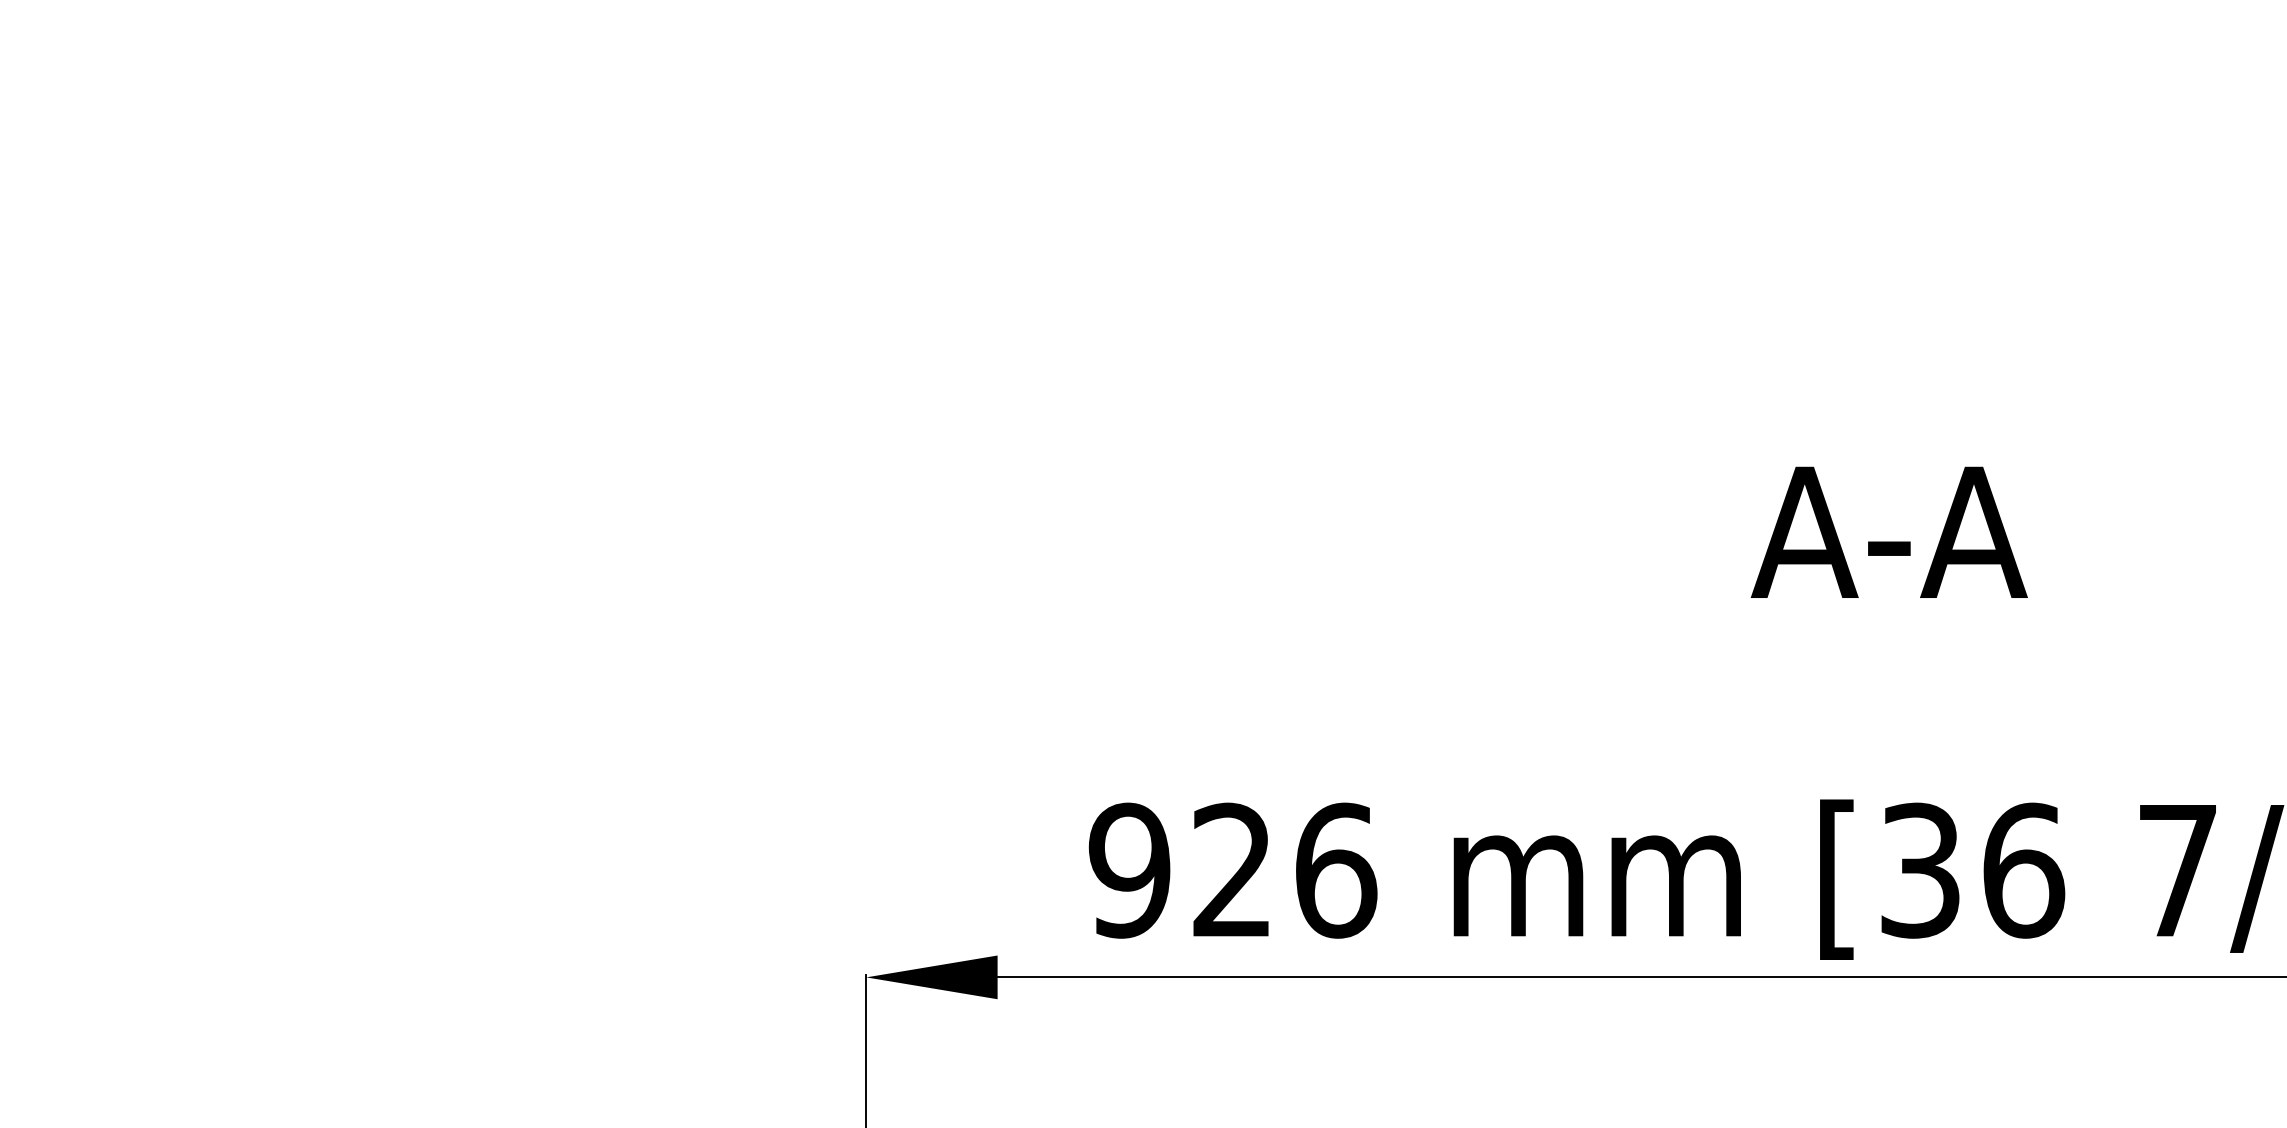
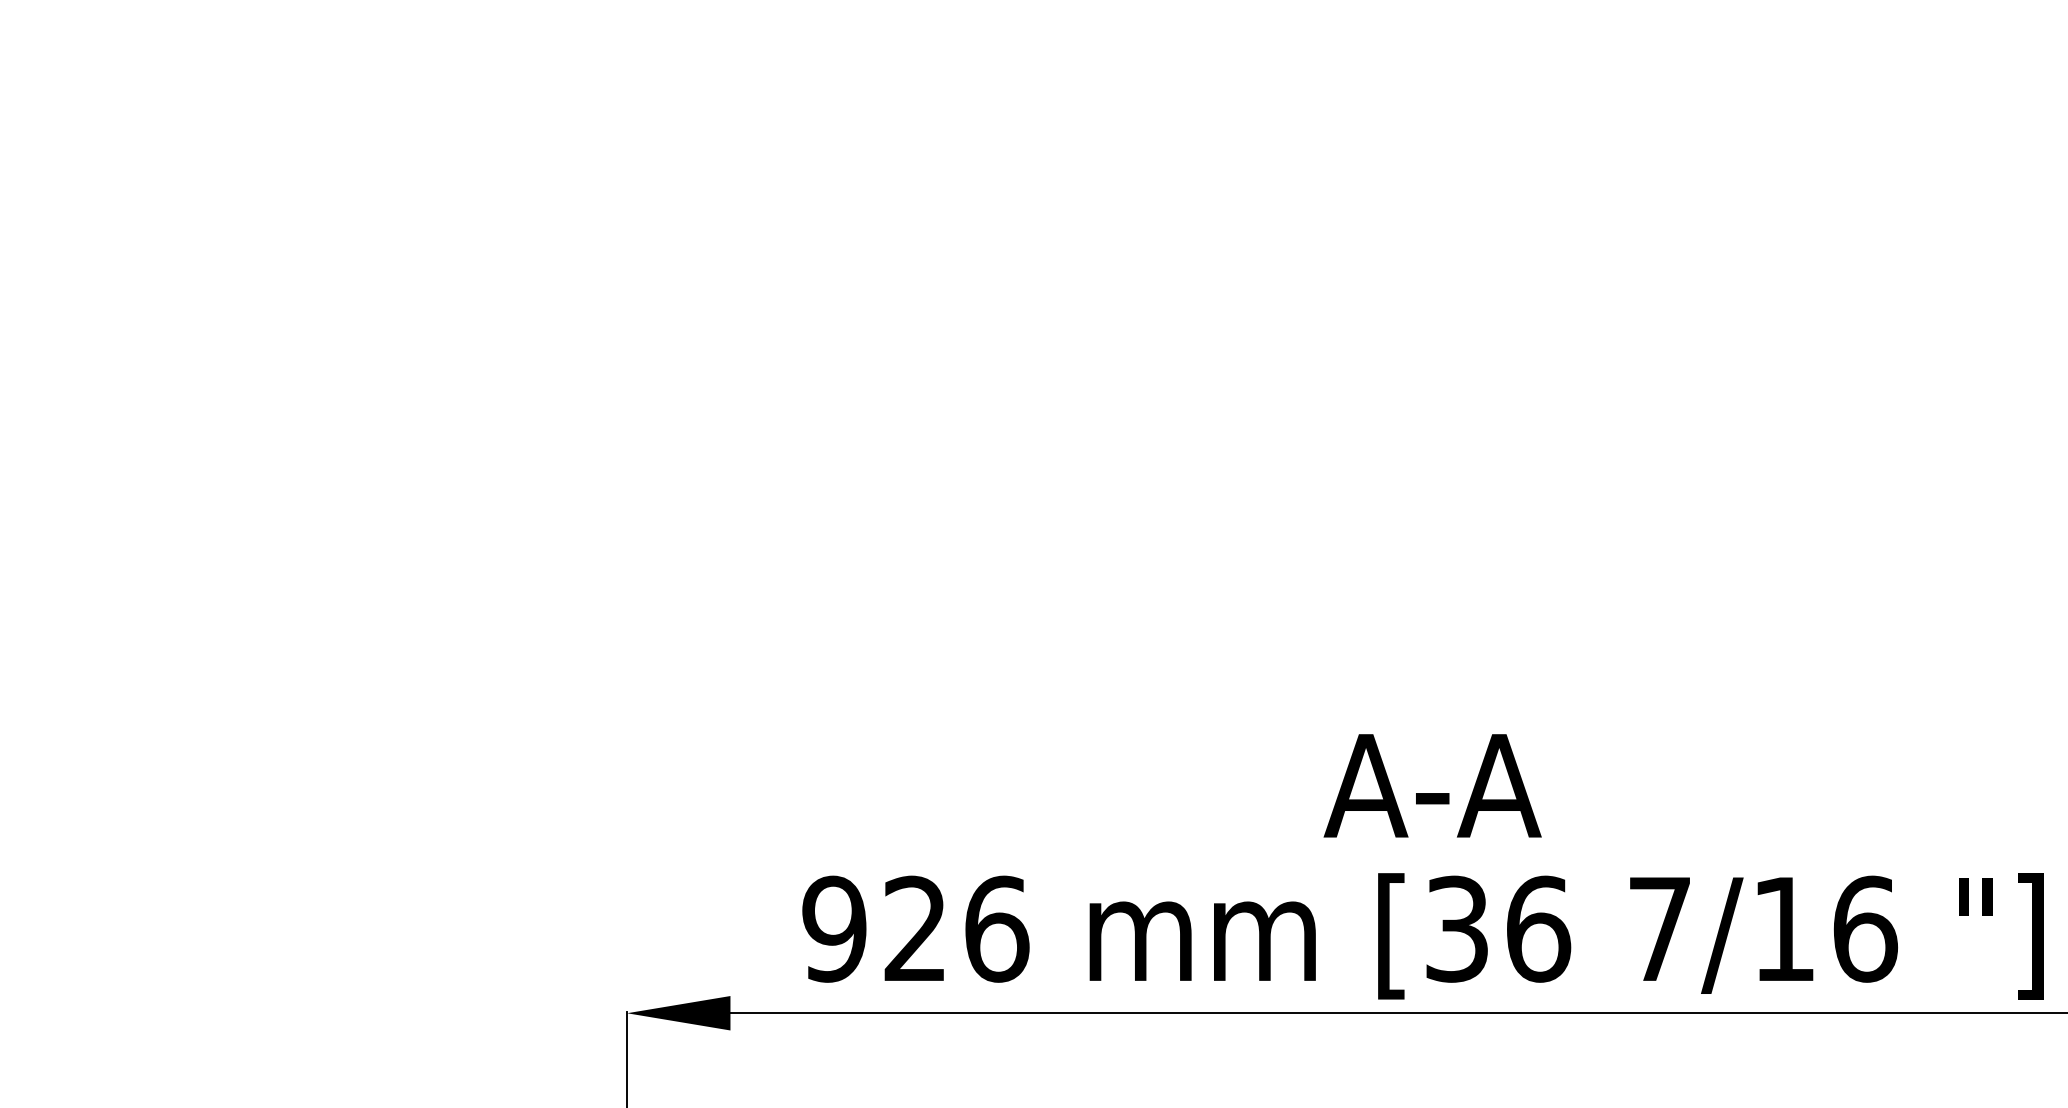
text: (1889, 531) -> (1432, 785), moved

